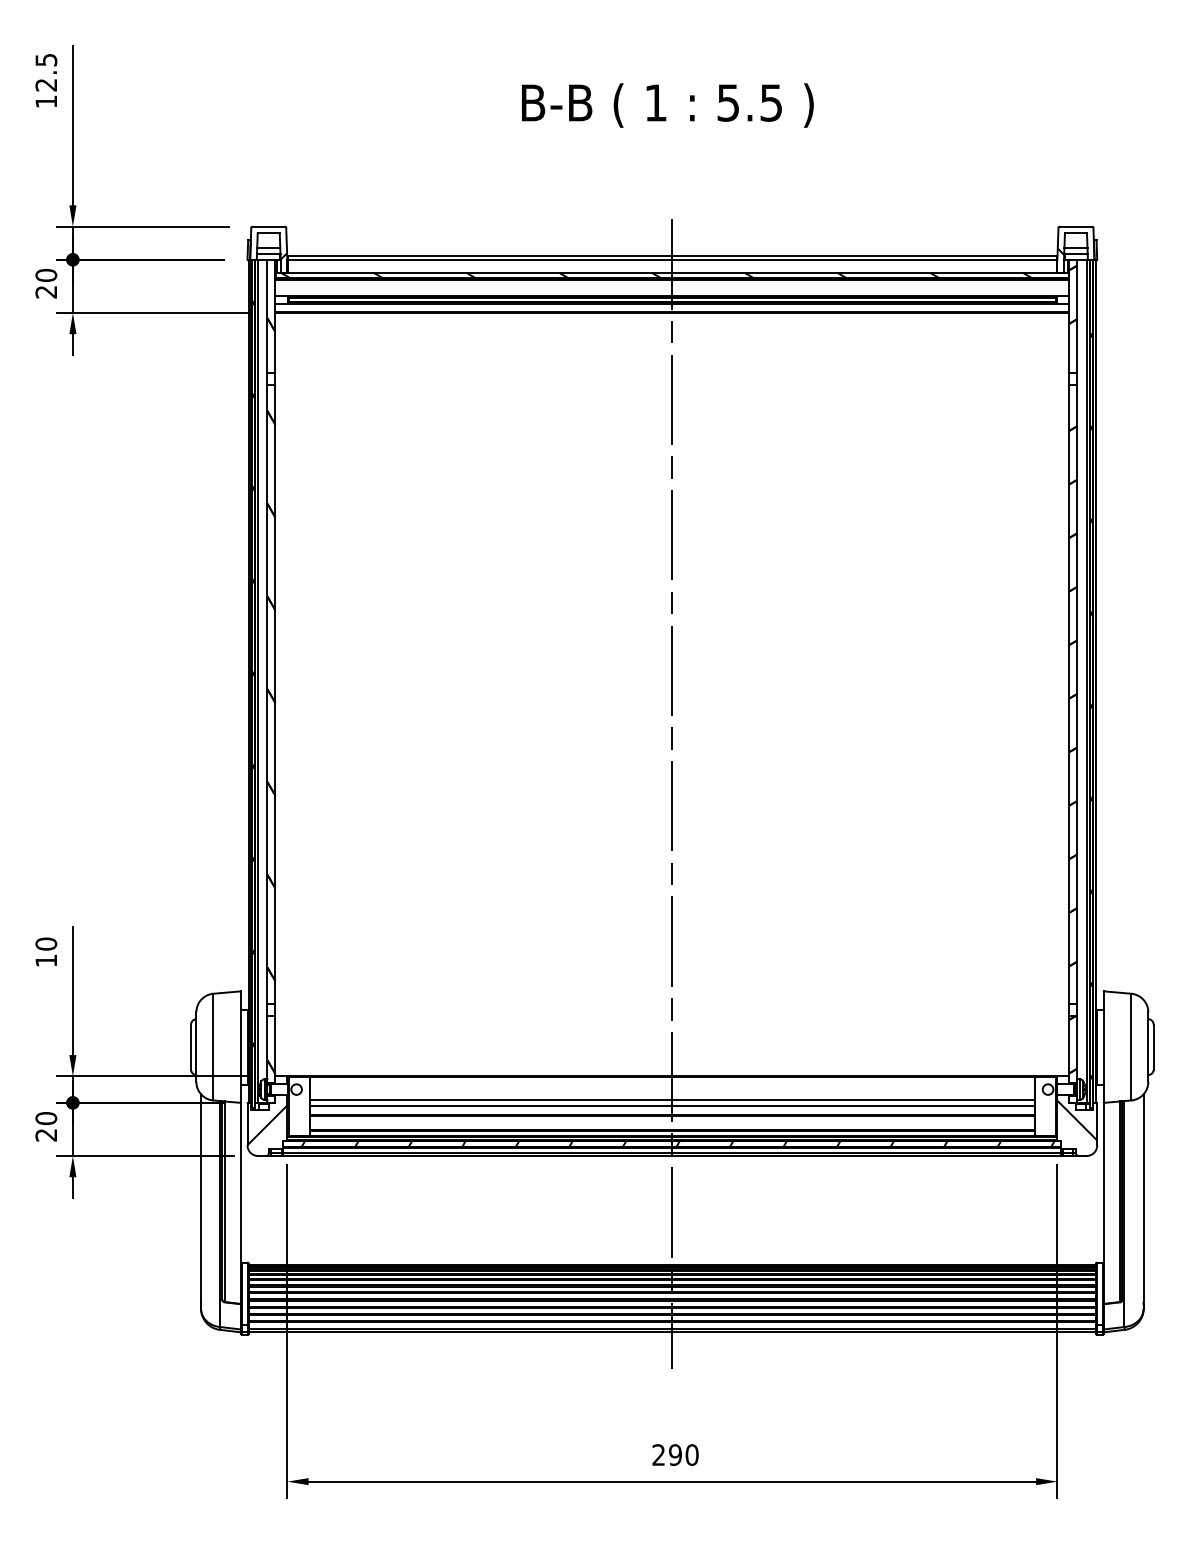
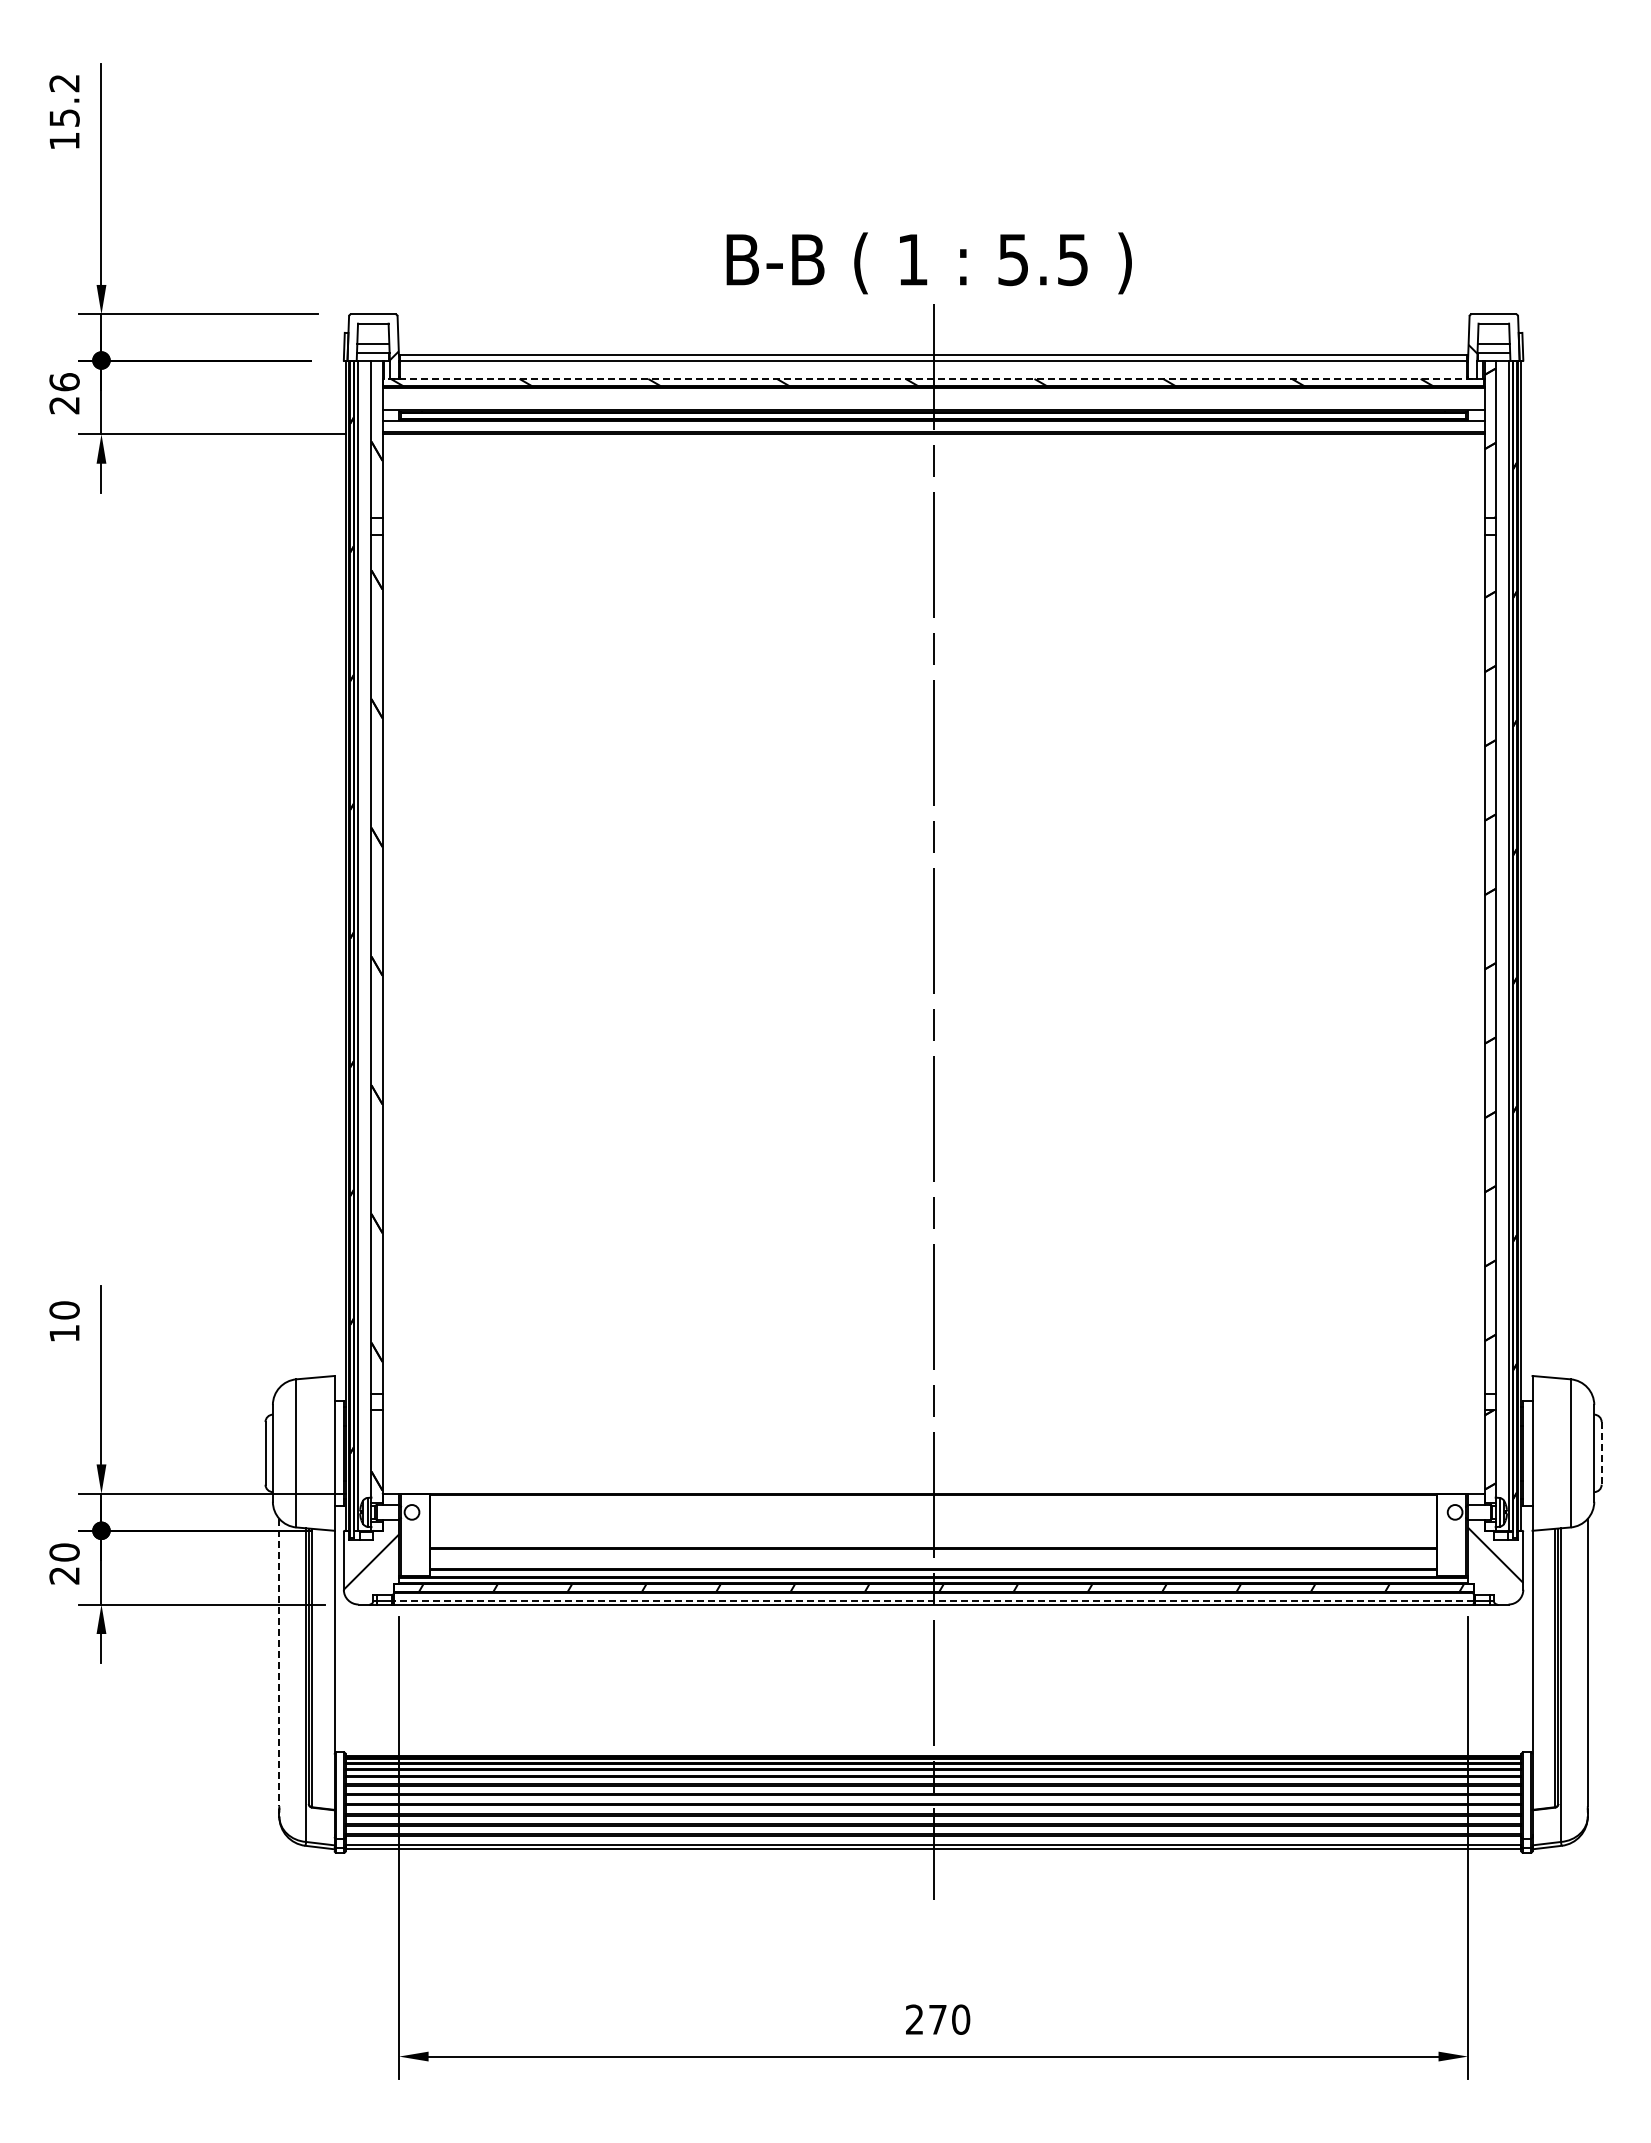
text: (46, 72) -> (64, 100), 12.5 -> 15.2
text: (667, 105) -> (928, 263), moved
line: (672, 272) -> (933, 378), solid -> dashed
text: (46, 275) -> (64, 382), 20 -> 26
line: (1153, 1047) -> (1601, 1453), solid -> dashed
line: (672, 1100) -> (933, 1527), removed
line: (672, 1105) -> (933, 1534), removed
line: (672, 1153) -> (933, 1600), solid -> dashed
line: (201, 1197) -> (279, 1662), solid -> dashed
text: (675, 1454) -> (937, 2019), 290 -> 270

